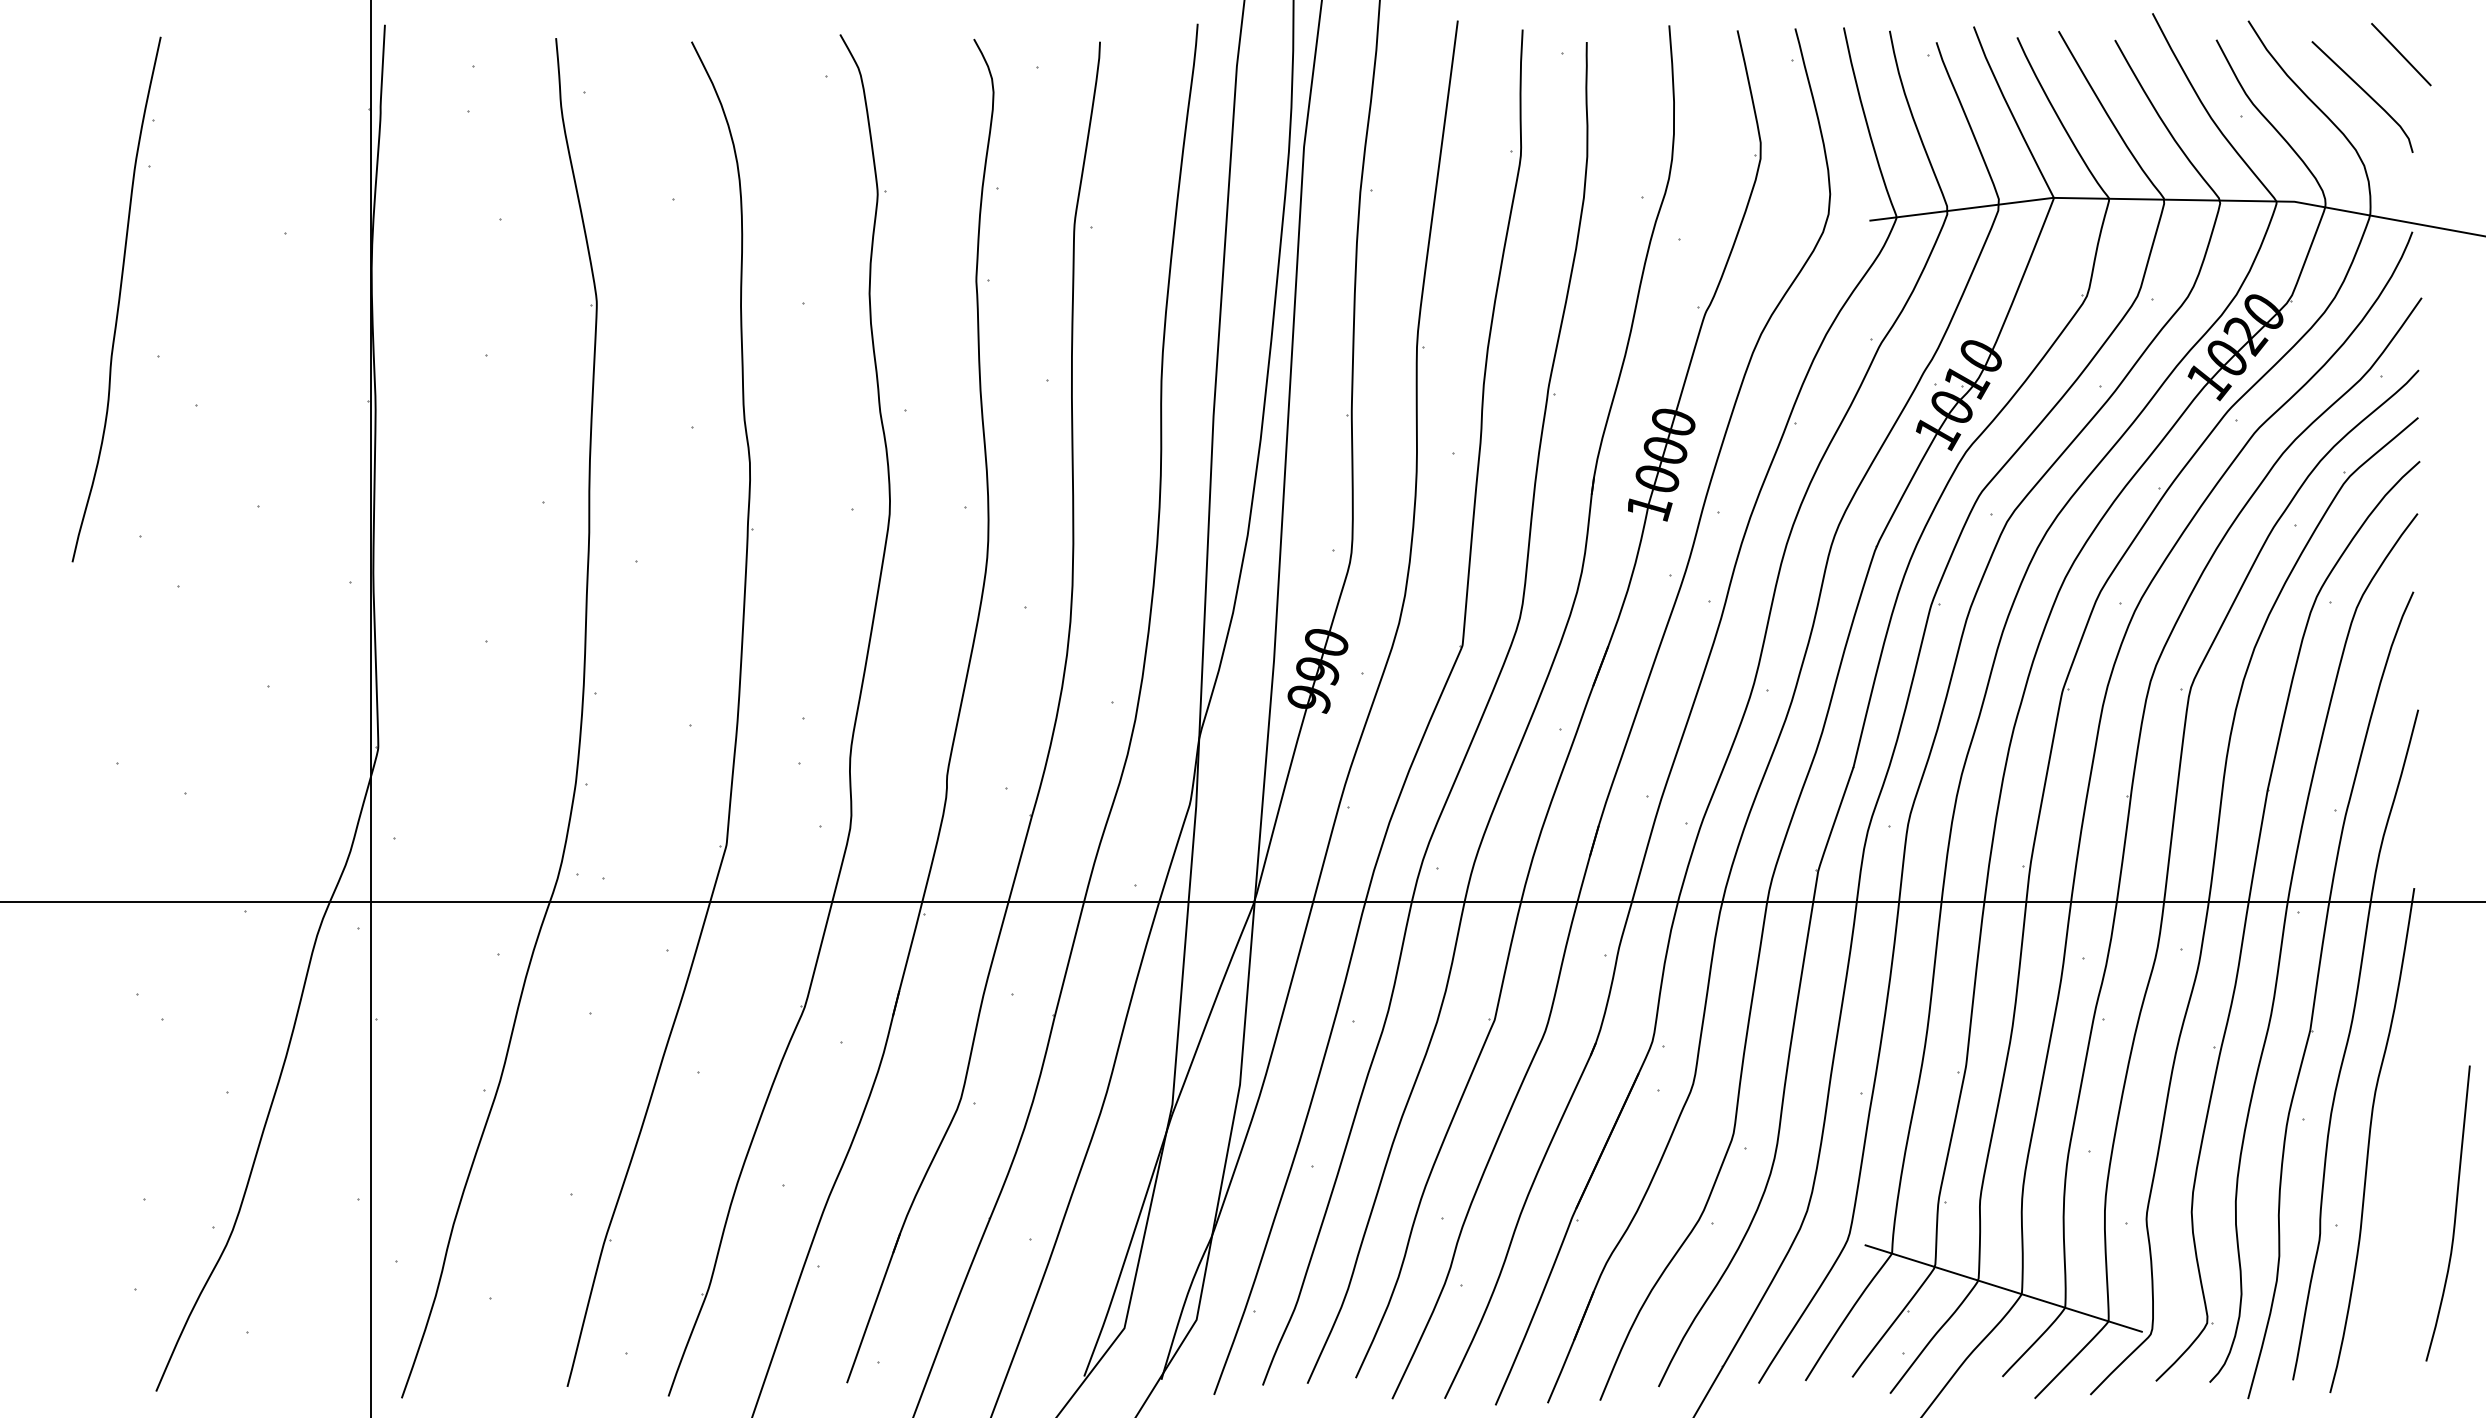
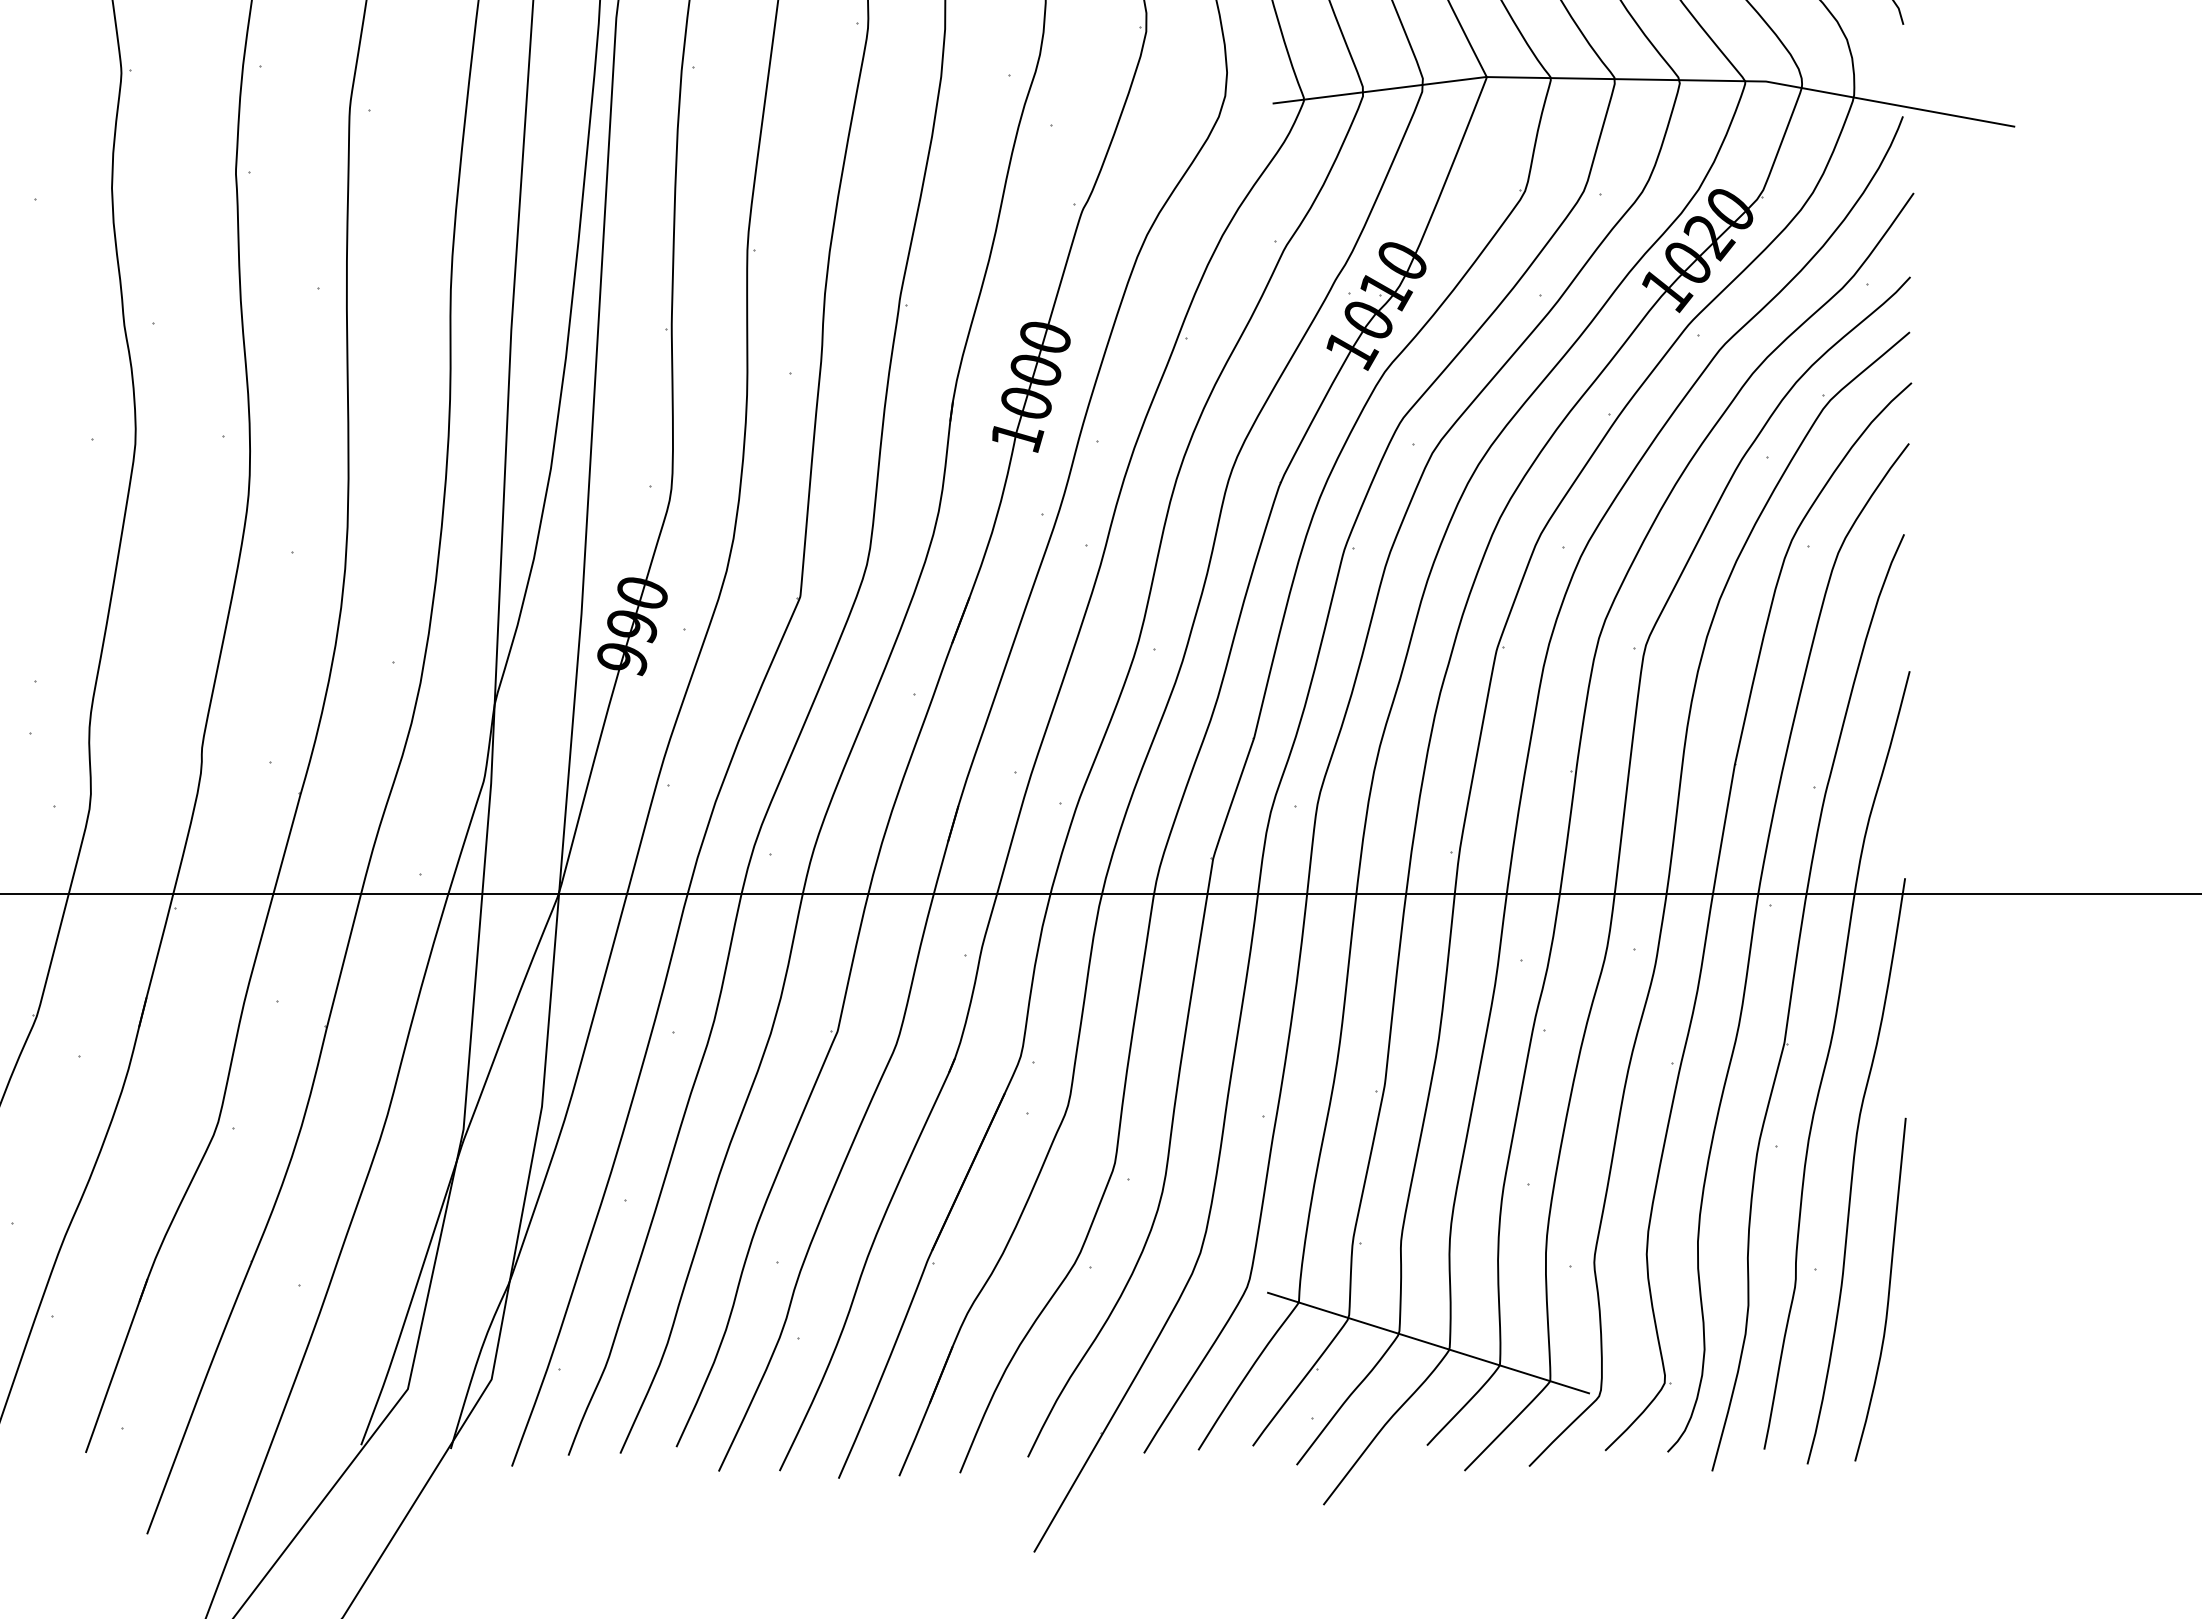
curve: (2454, 1213) -> (1887, 1289), moved

